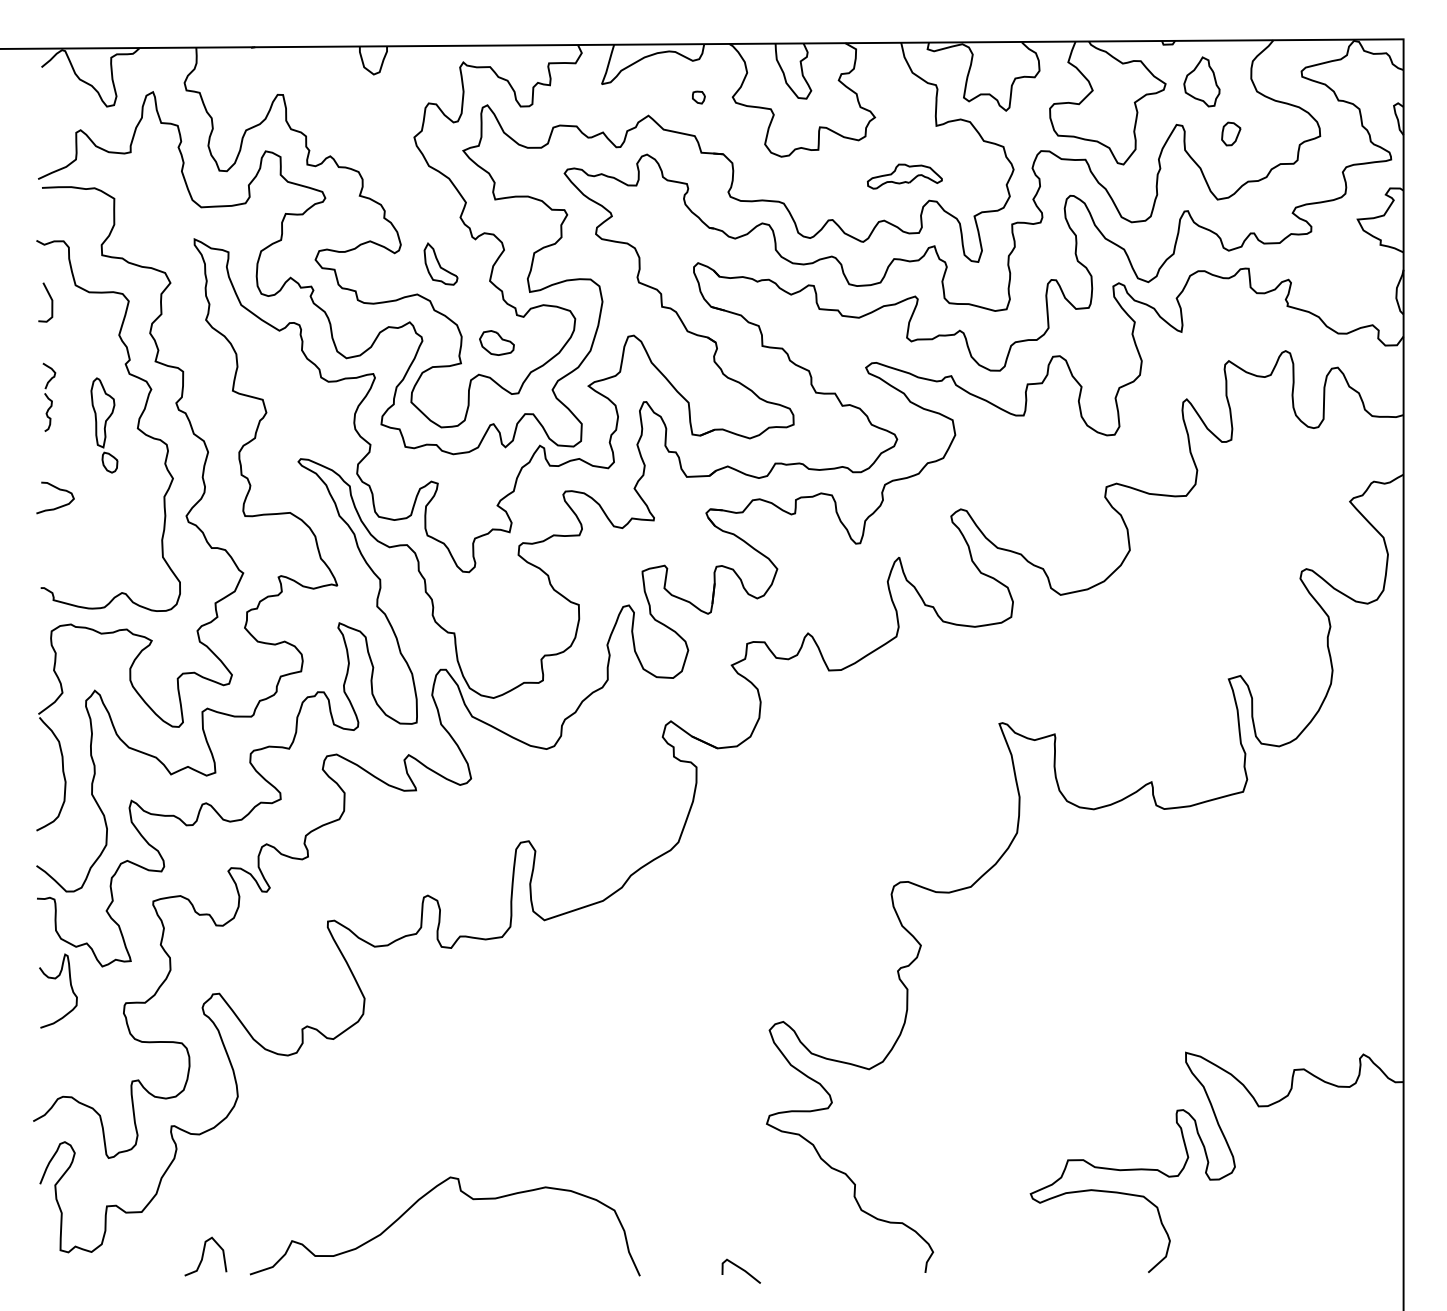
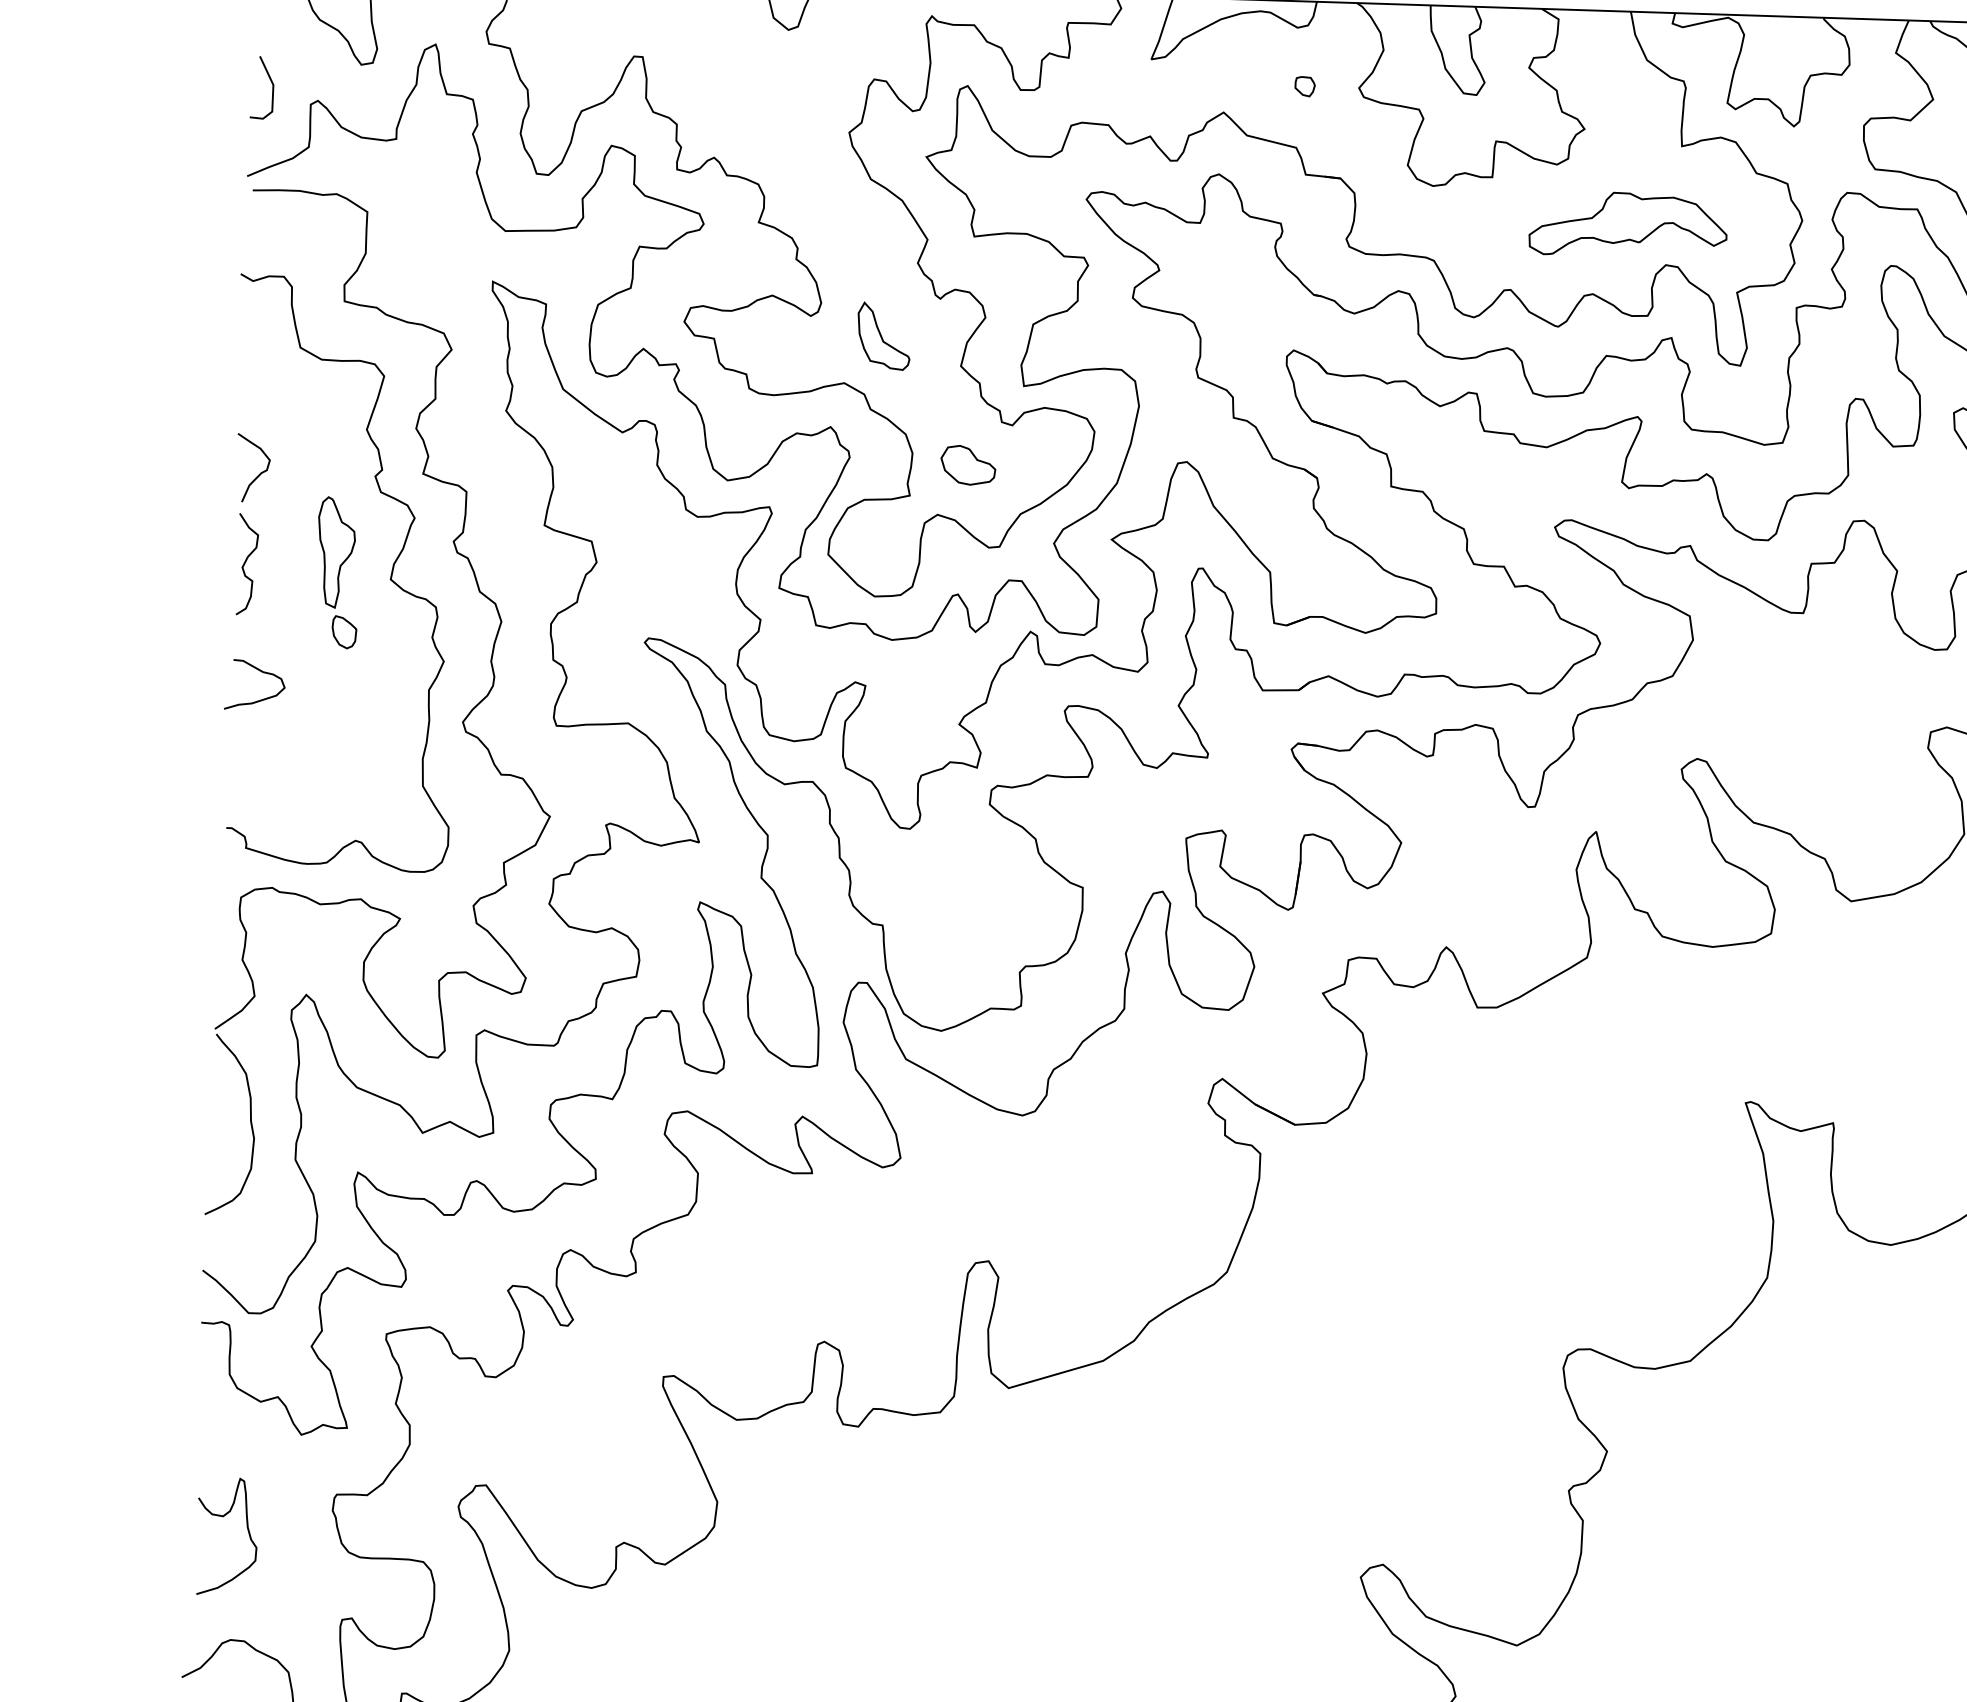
part: (904, 176) -> (1627, 224), size x1.67
line: (50, 299) -> (270, 83), moved
part: (49, 397) -> (251, 524), size x1.67
curve: (55, 979) -> (223, 1517), moved

